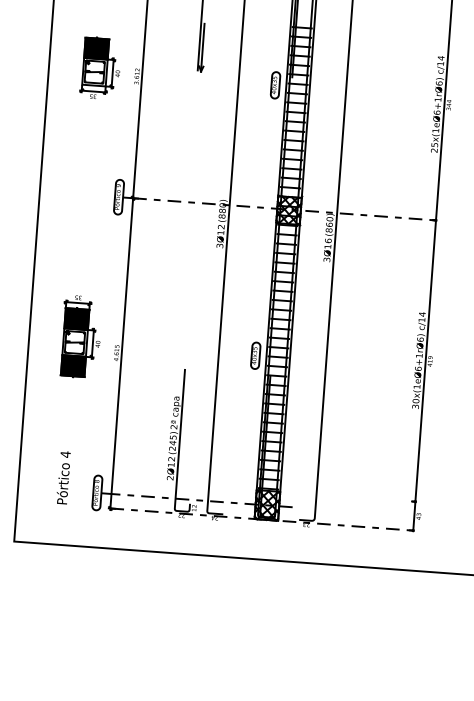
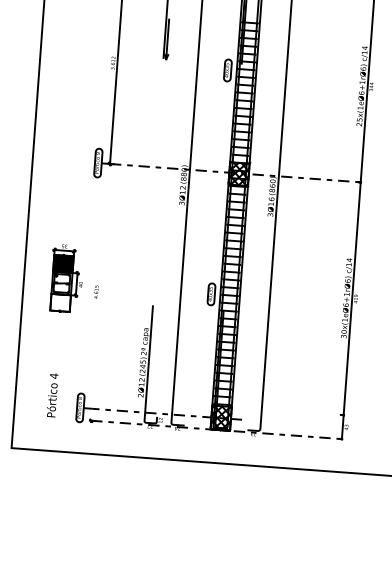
part: (99, 67) -> (82, 55), removed
line: (121, 353) -> (100, 292), removed
fill: (72, 366) -> (59, 303), removed

